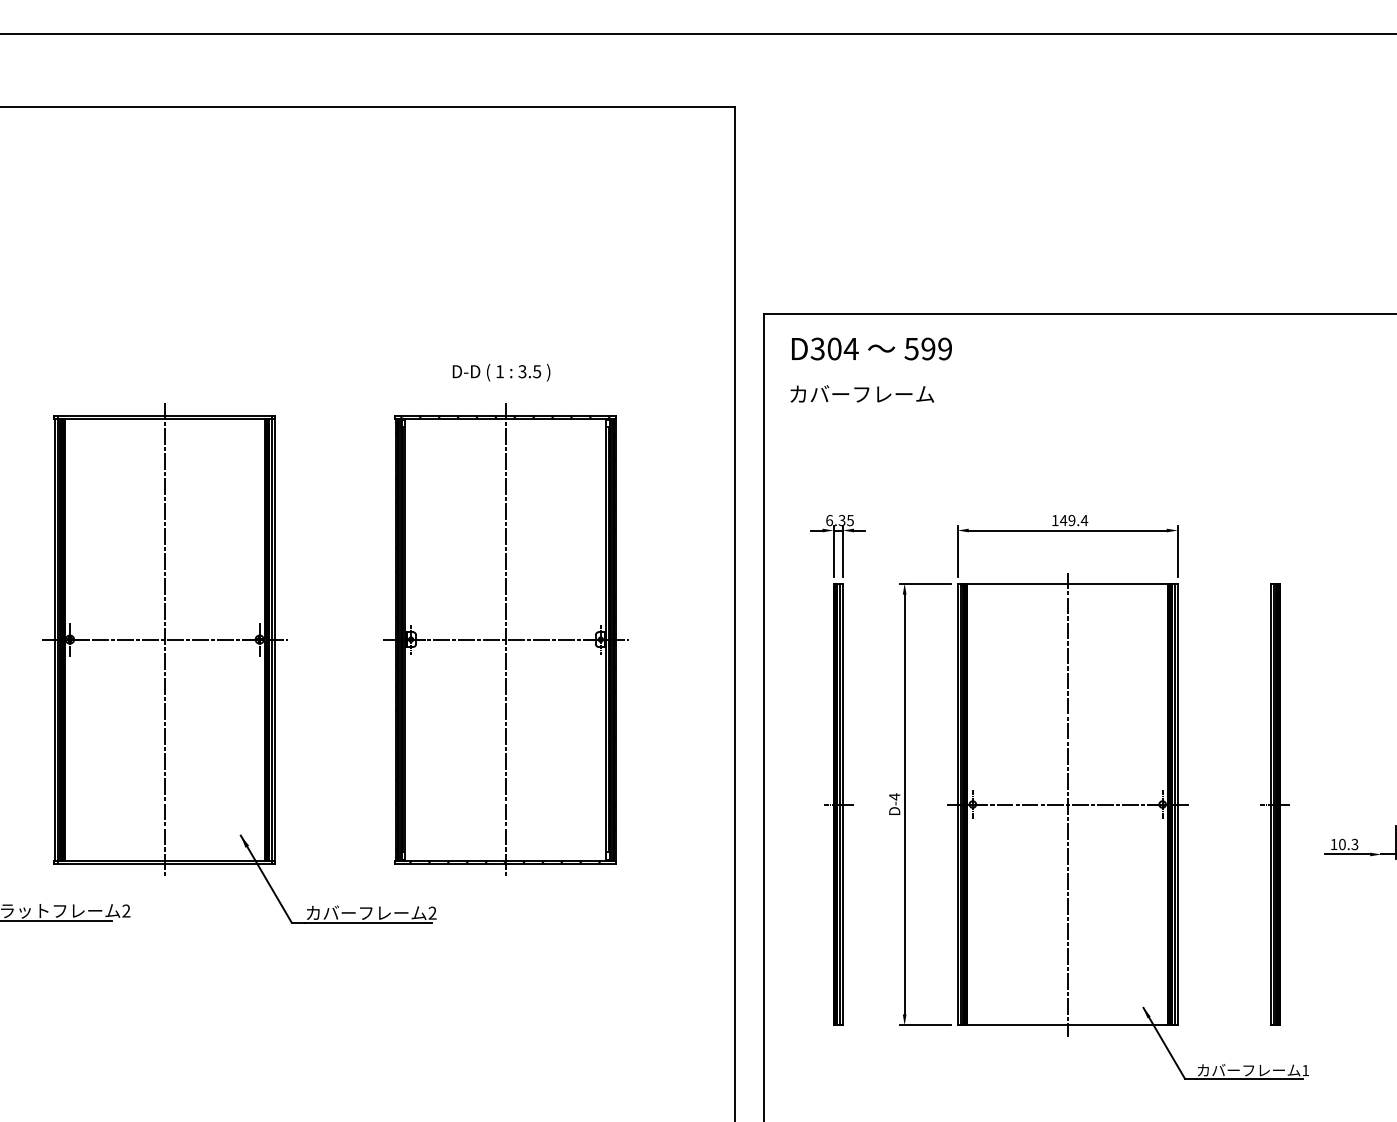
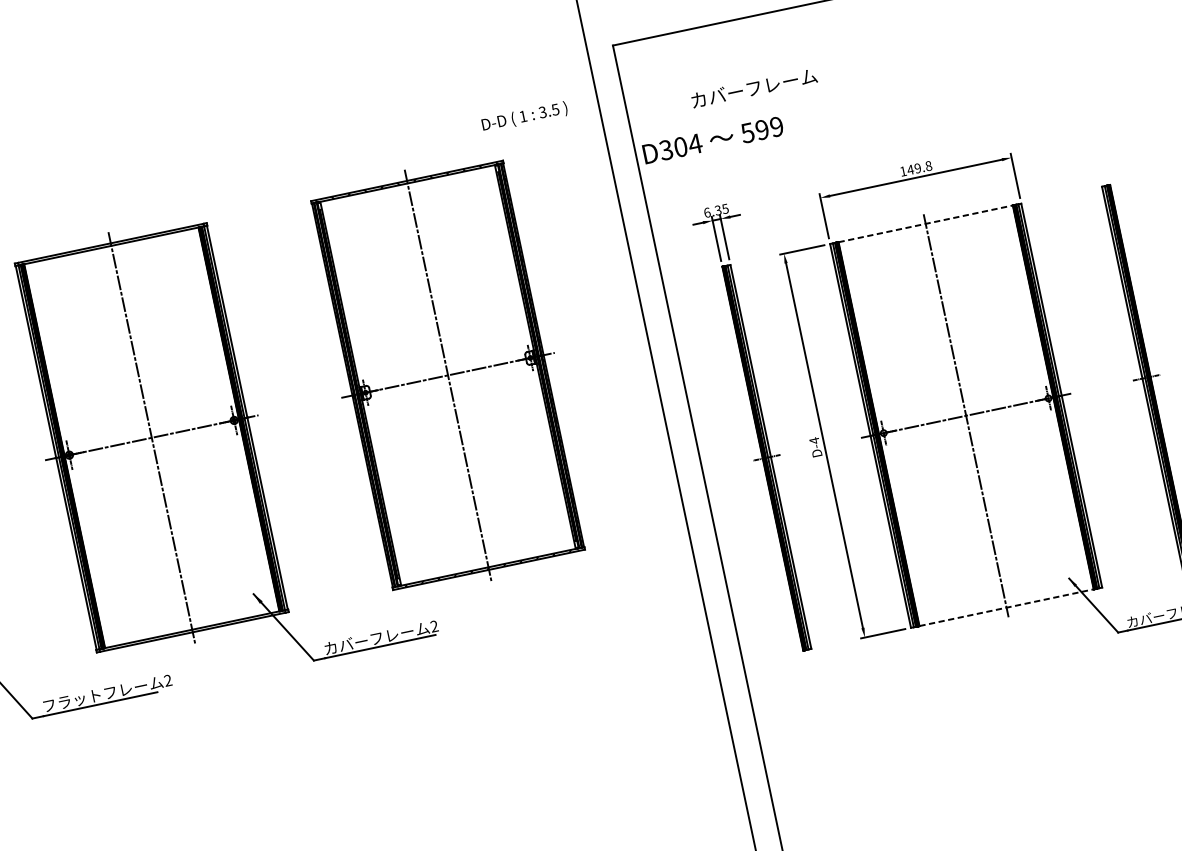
text: (871, 348) -> (712, 139), moved
text: (501, 372) -> (524, 116), moved
text: (861, 393) -> (753, 87), moved
text: (1084, 520) -> (928, 166), 149.4 -> 149.8
line: (1068, 583) -> (926, 223), solid -> dashed
line: (1068, 1025) -> (1007, 607), solid -> dashed

